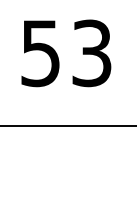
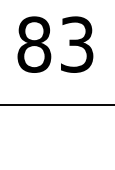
text: (41, 53) -> (34, 44), 53 -> 83

